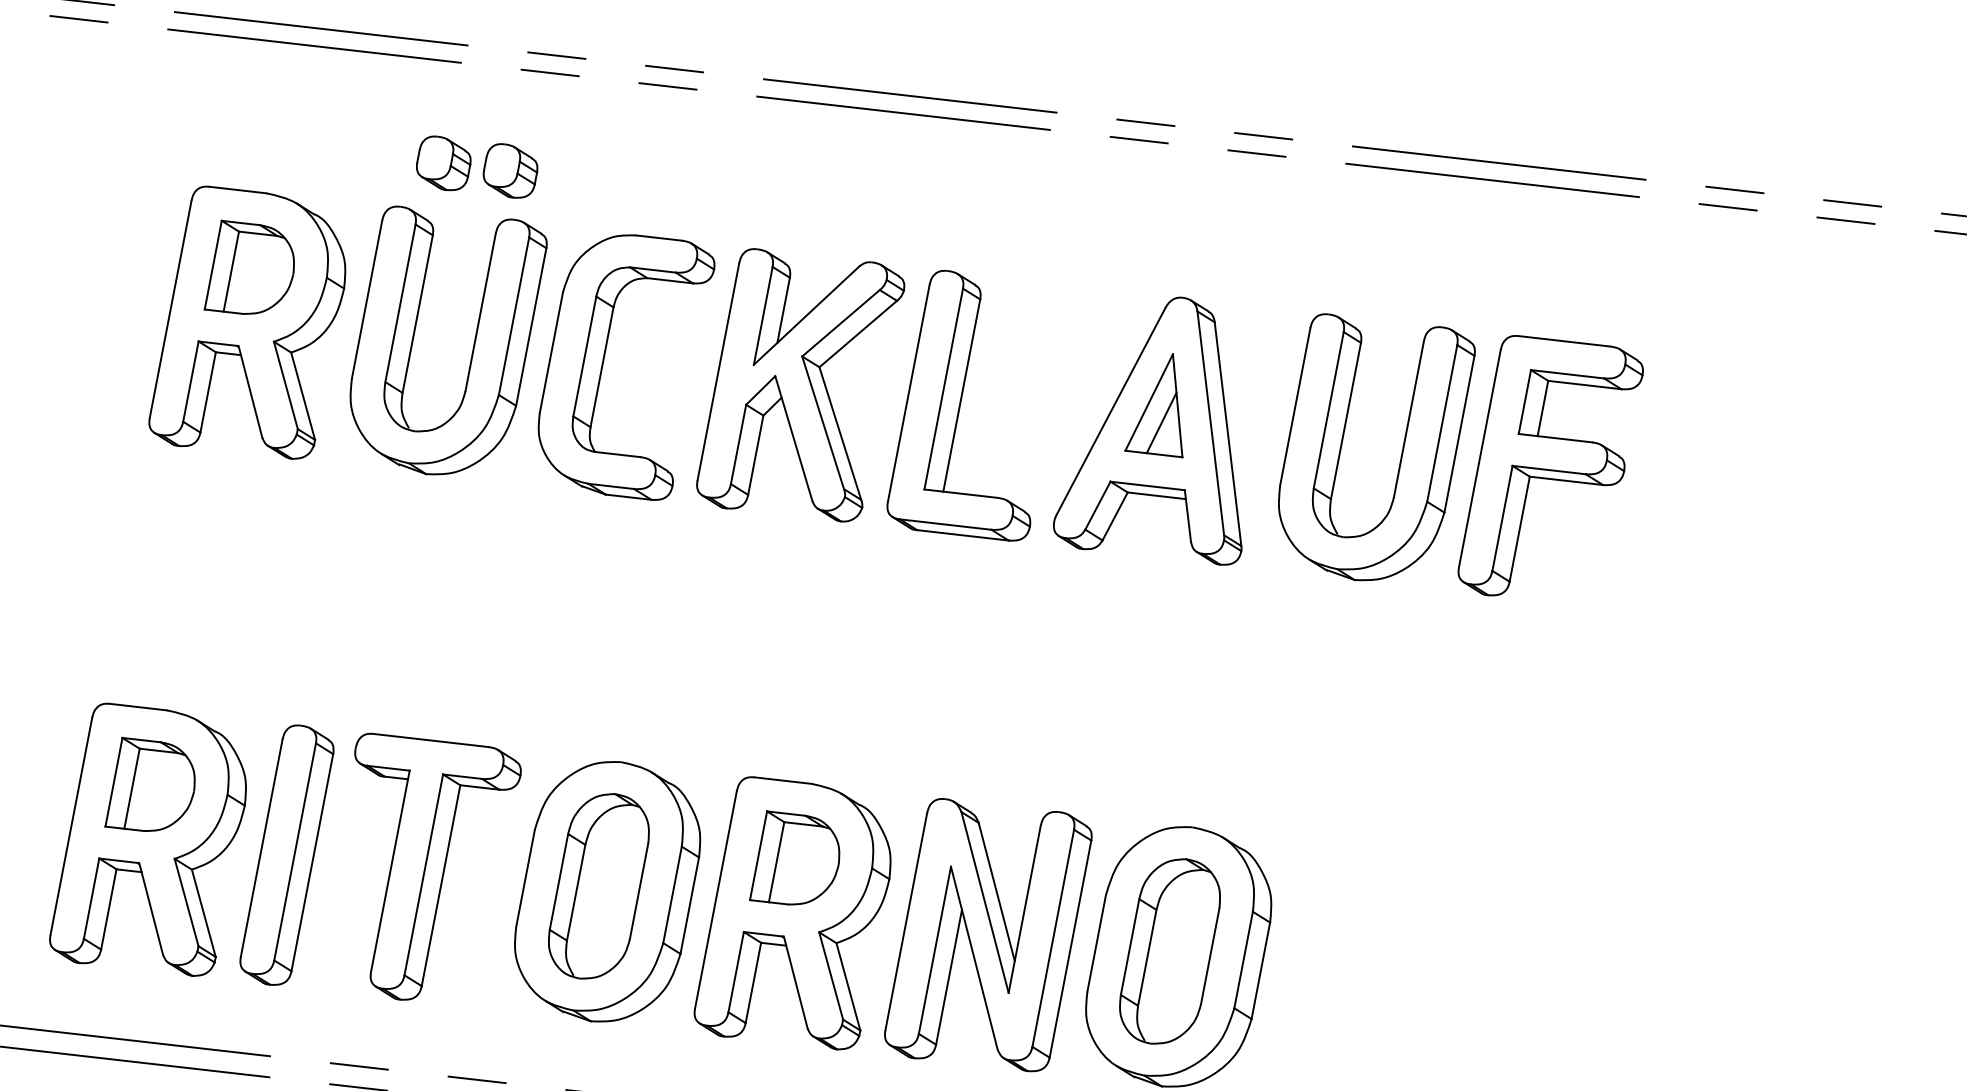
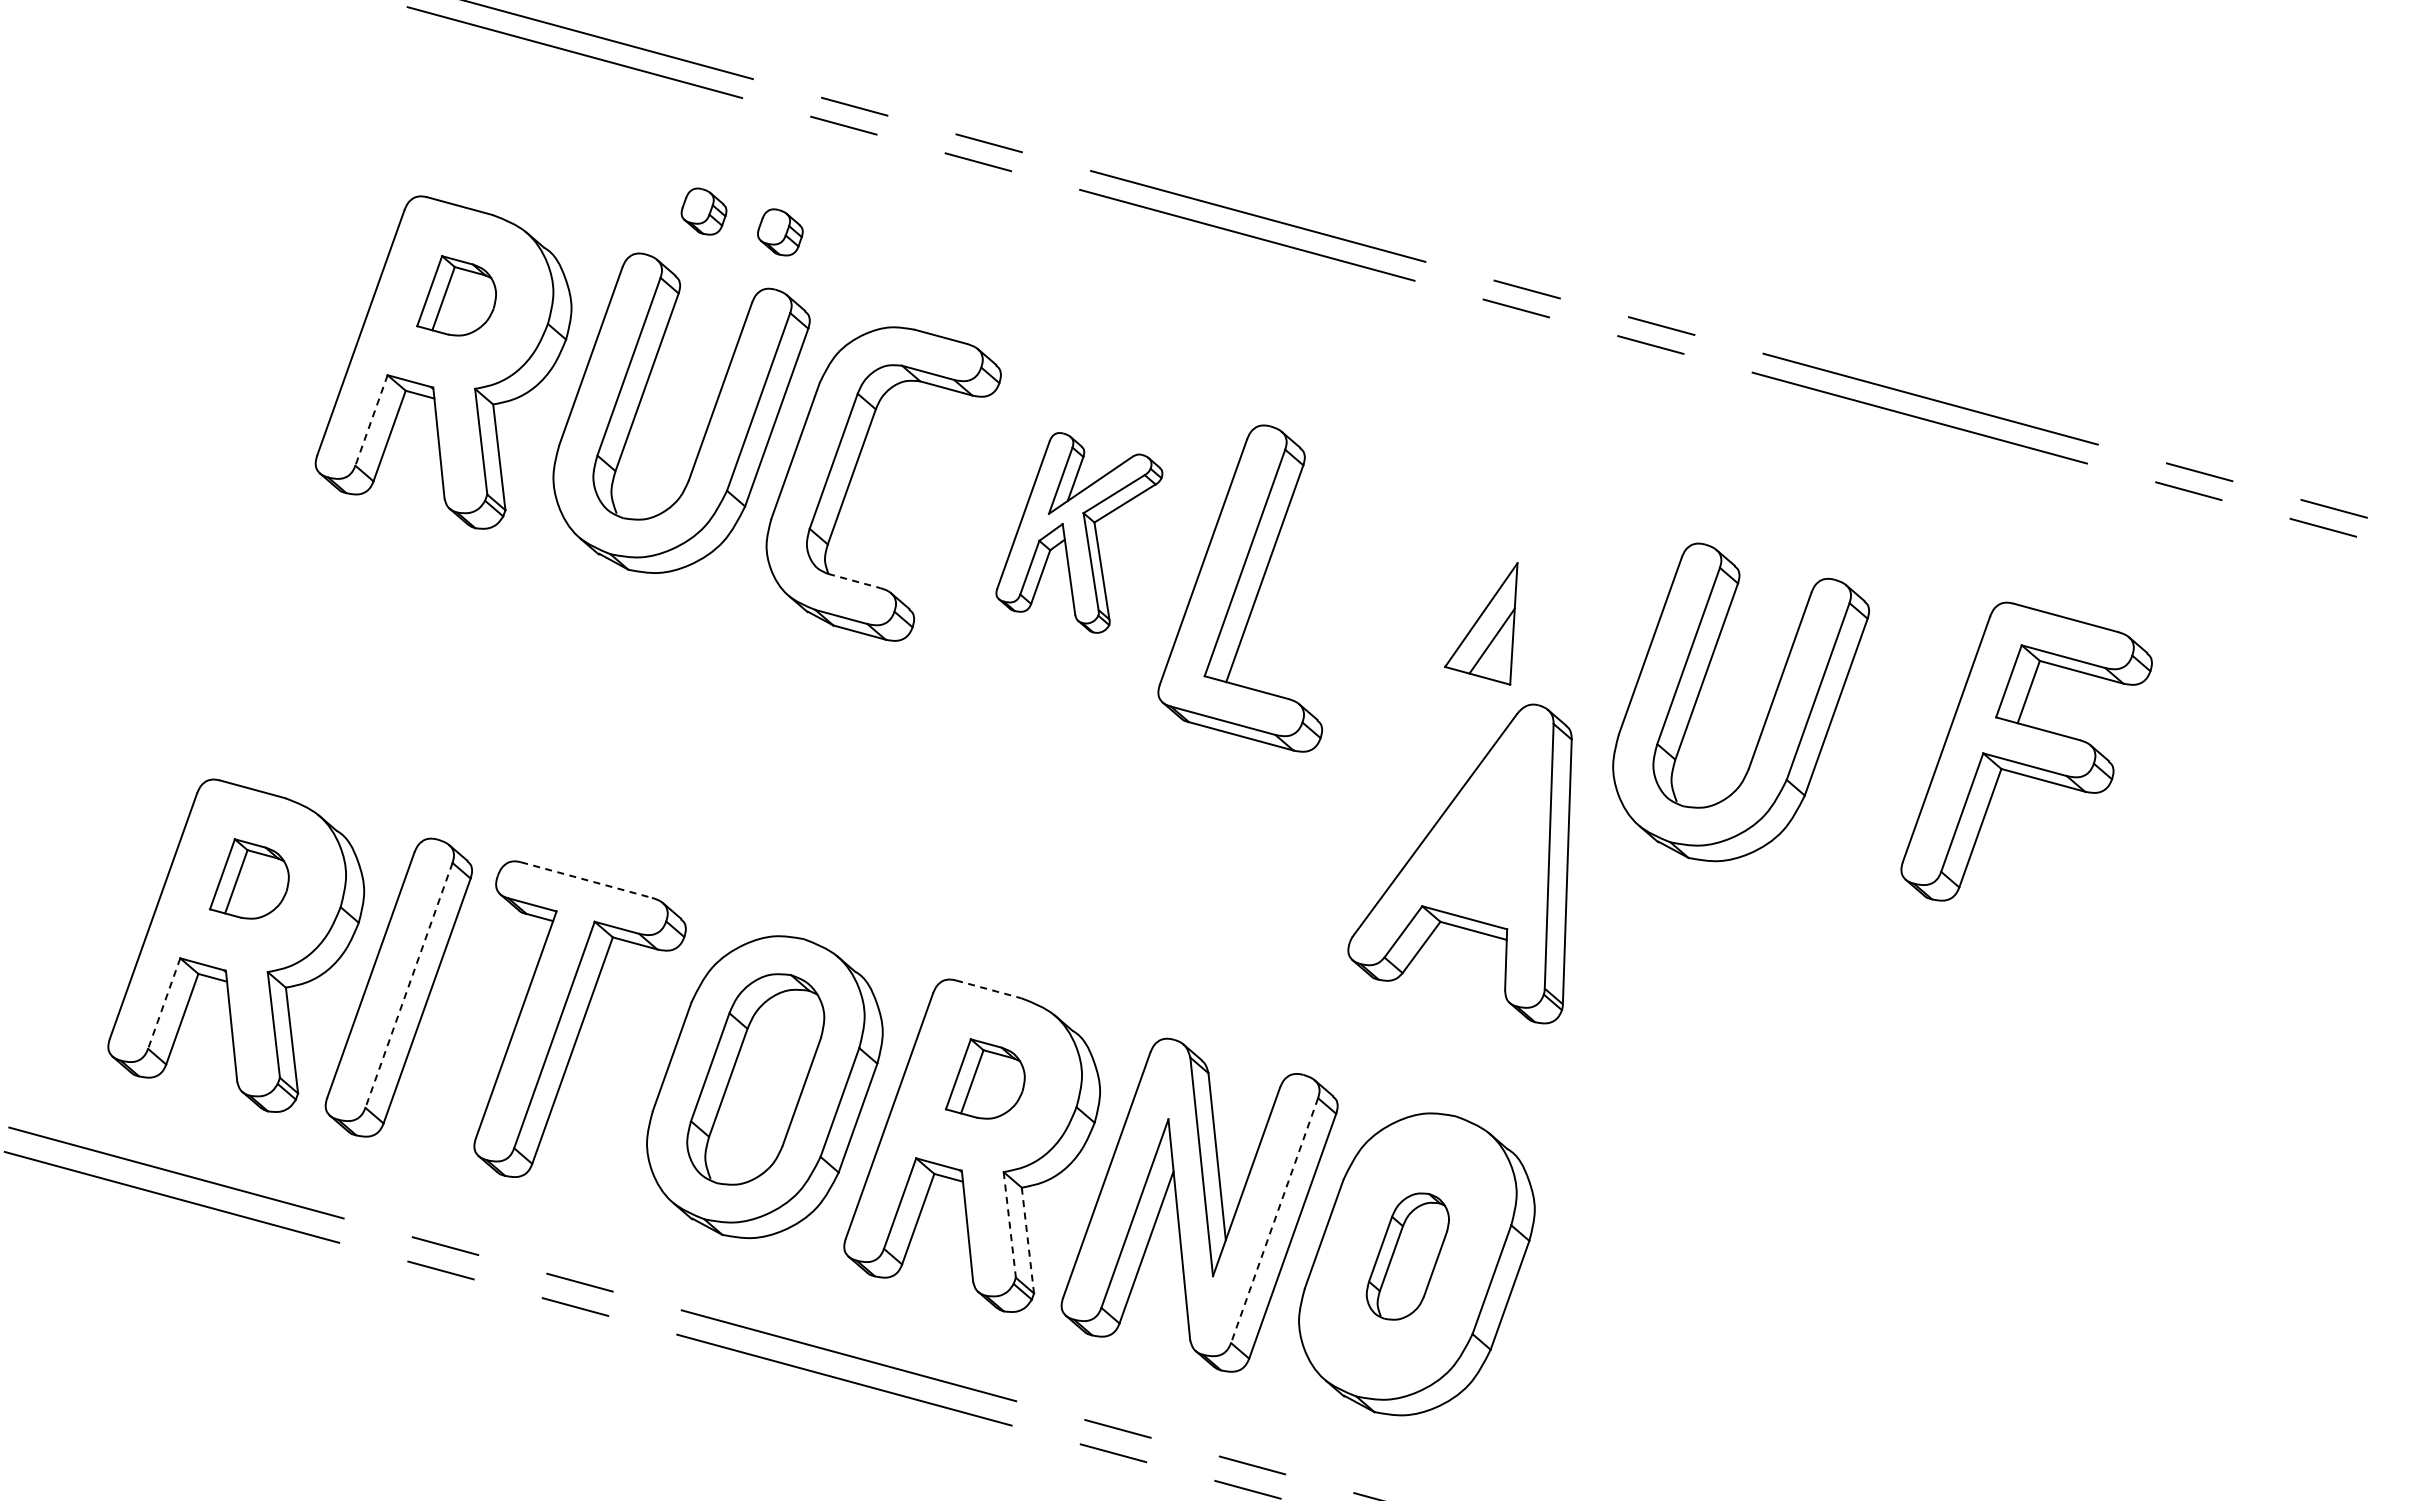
part: (443, 163) -> (703, 211), size x0.7
part: (510, 170) -> (780, 232), size x0.7
part: (246, 265) -> (456, 295), size x0.7
line: (190, 381) -> (371, 420), solid -> dashed
part: (800, 384) -> (1079, 532), size x0.6
part: (1136, 440) -> (1459, 863), moved
line: (617, 454) -> (854, 581), solid -> dashed
part: (1548, 458) -> (2026, 751), moved
line: (430, 740) -> (586, 880), solid -> dashed
line: (782, 780) -> (988, 989), solid -> dashed
part: (147, 782) -> (249, 878), size x0.7
line: (295, 851) -> (409, 985), solid -> dashed
part: (791, 855) -> (985, 1078), size x0.7
line: (91, 899) -> (164, 1004), solid -> dashed
line: (1053, 938) -> (1274, 1220), solid -> dashed
part: (1169, 951) -> (1407, 1256), size x0.6
line: (830, 976) -> (1009, 1225), solid -> dashed
line: (848, 987) -> (1027, 1241), solid -> dashed

